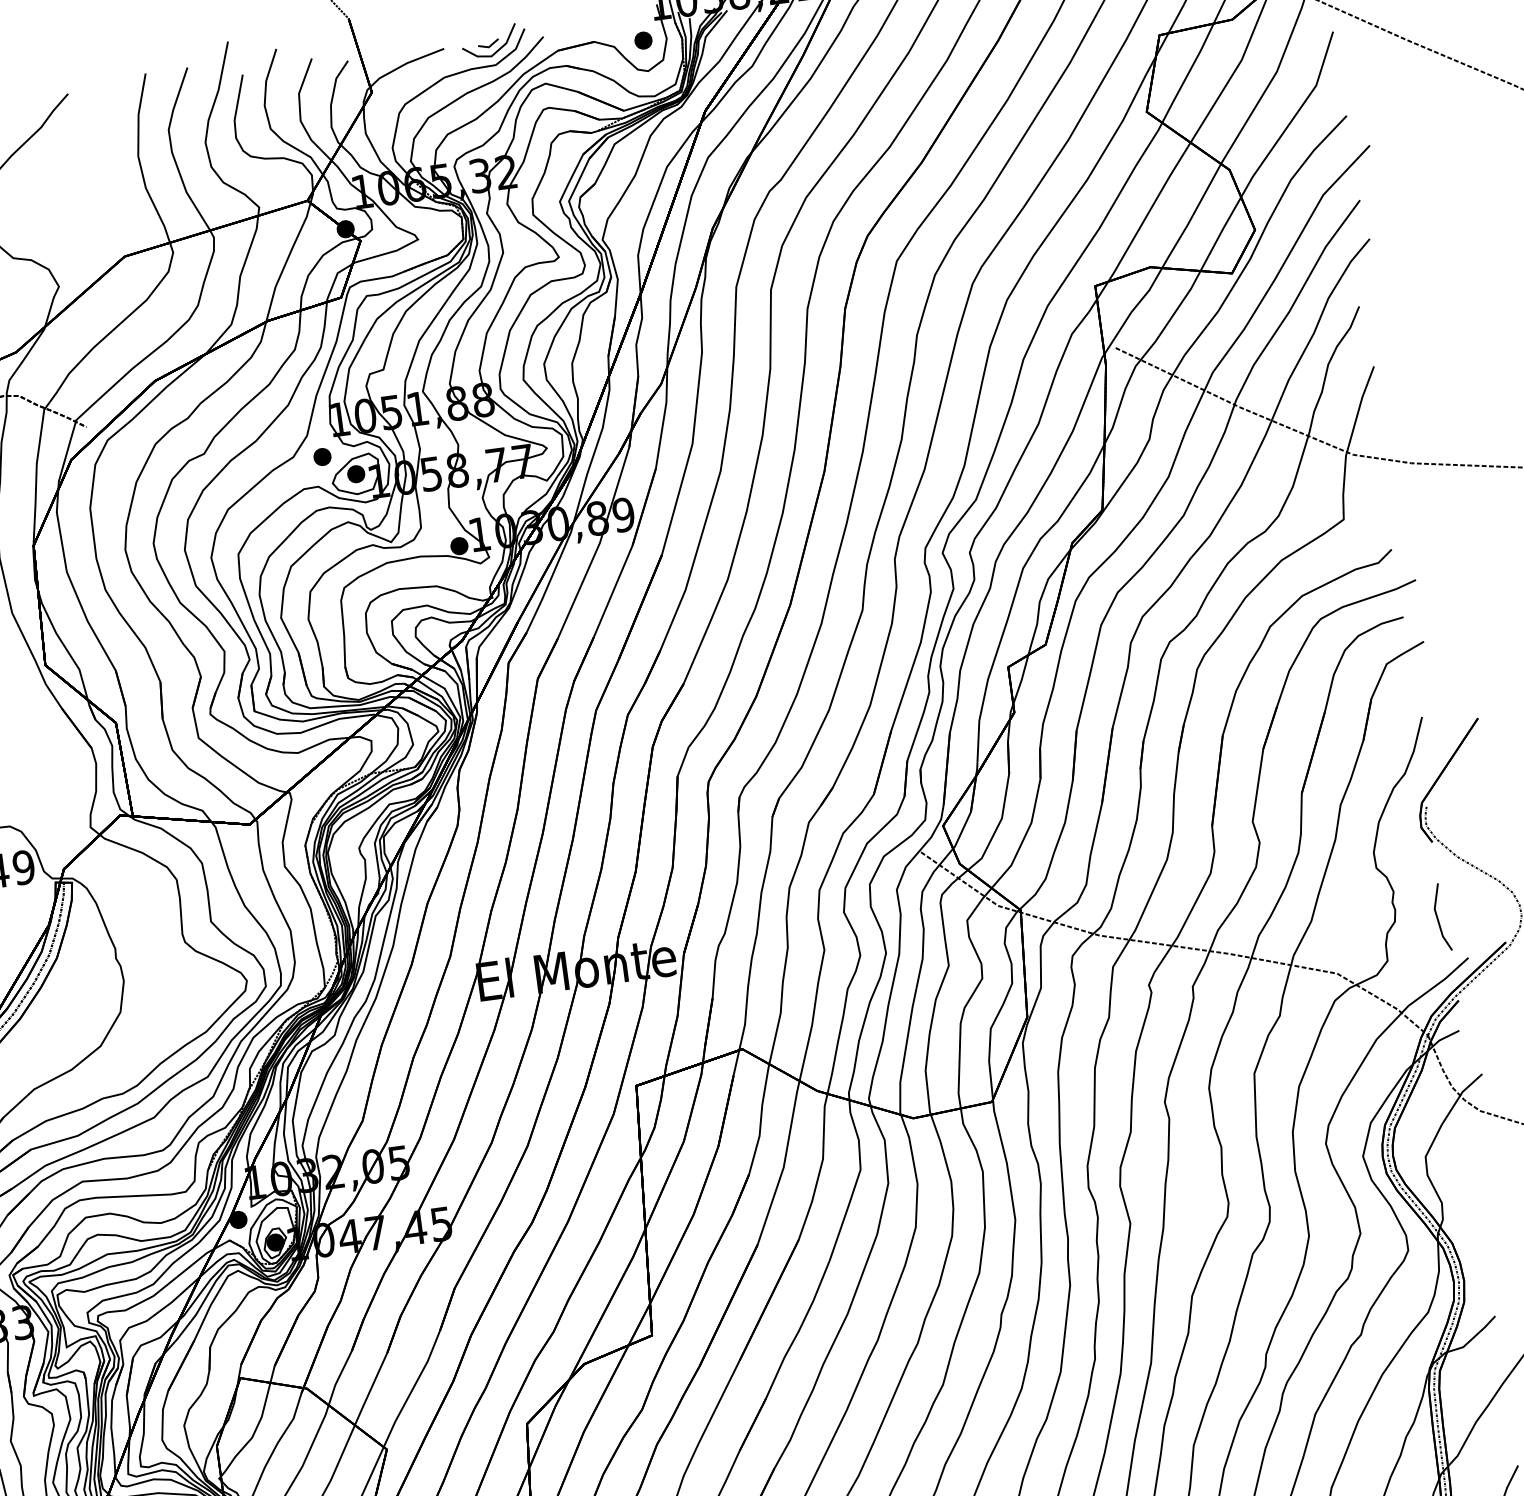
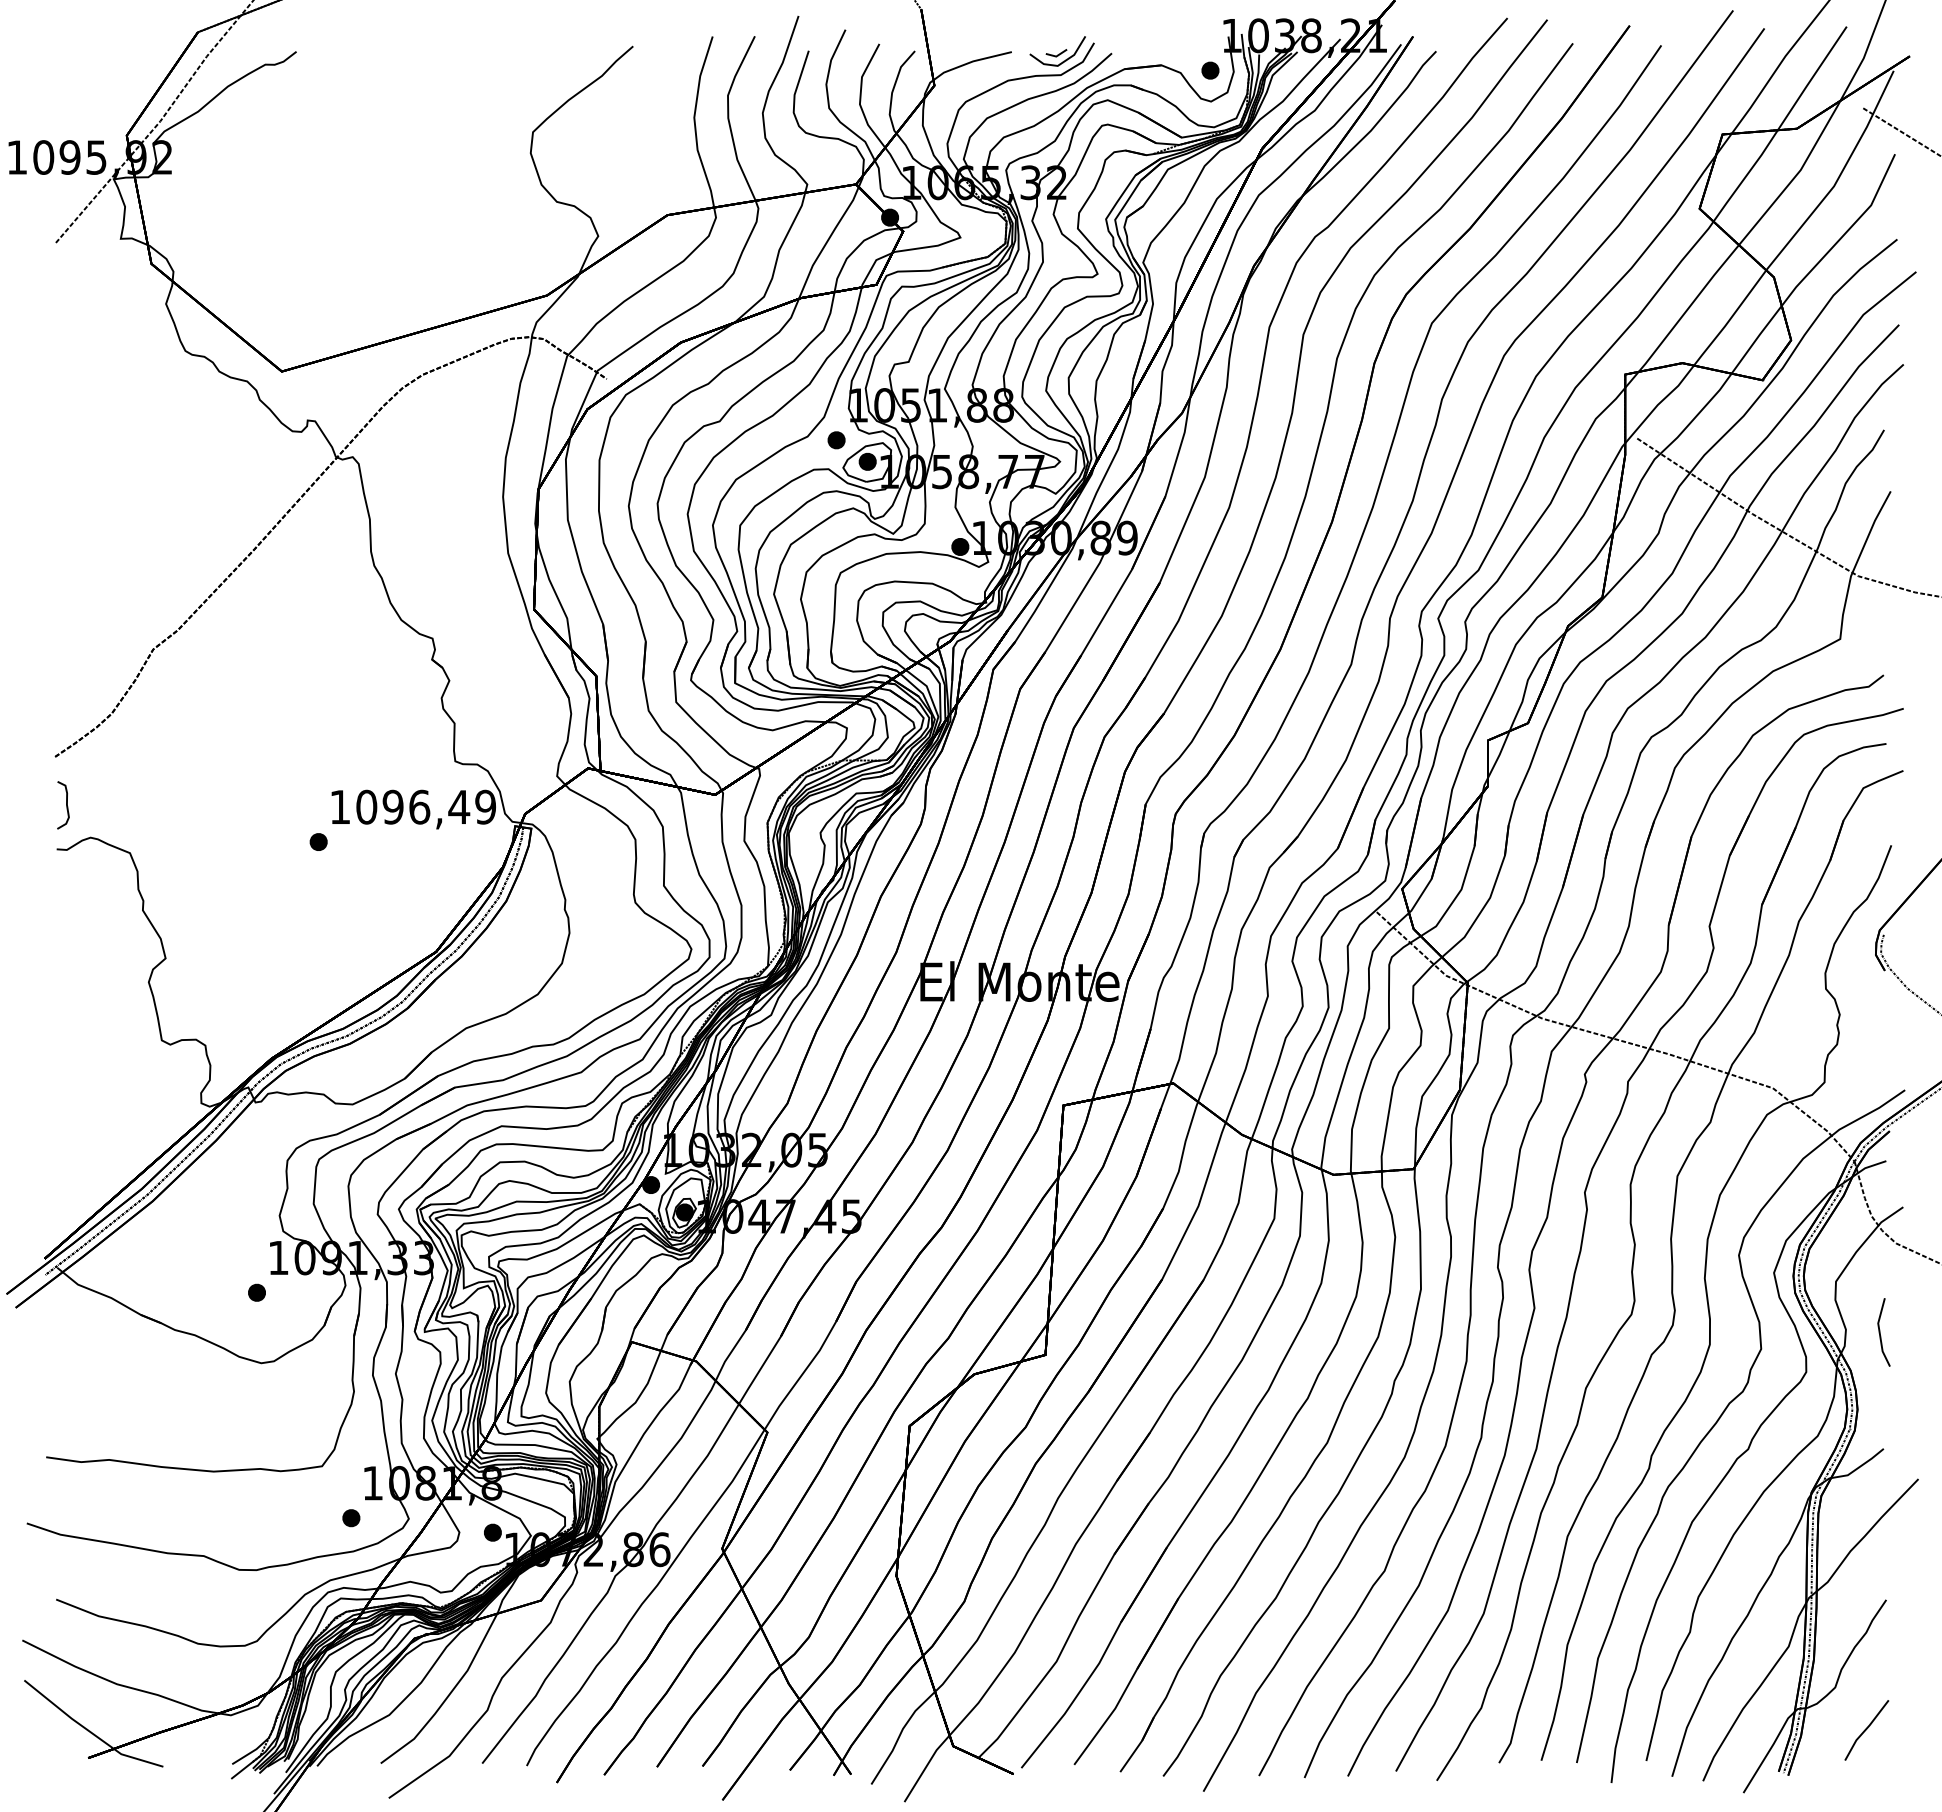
line: (1438, 917) -> (1880, 1332), moved

